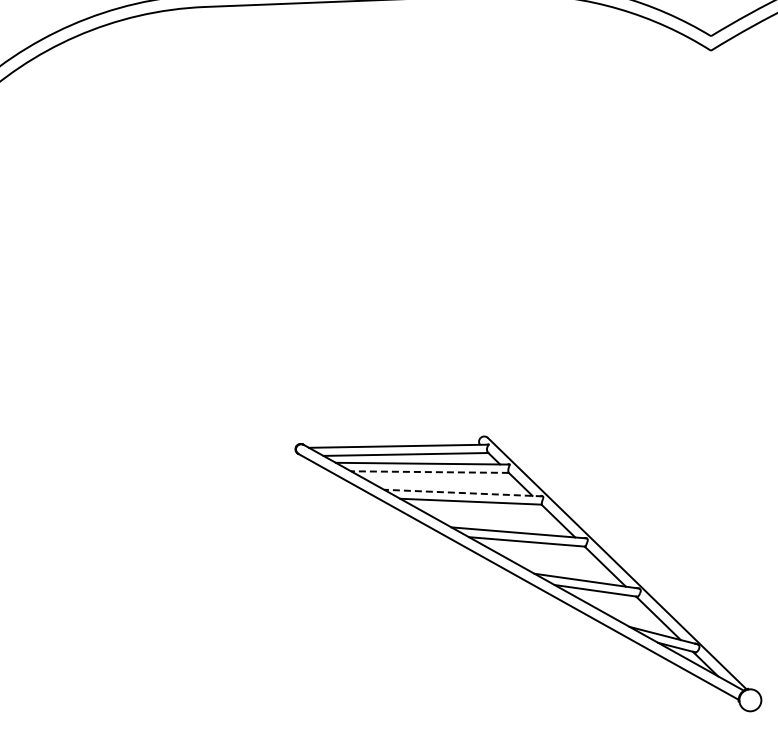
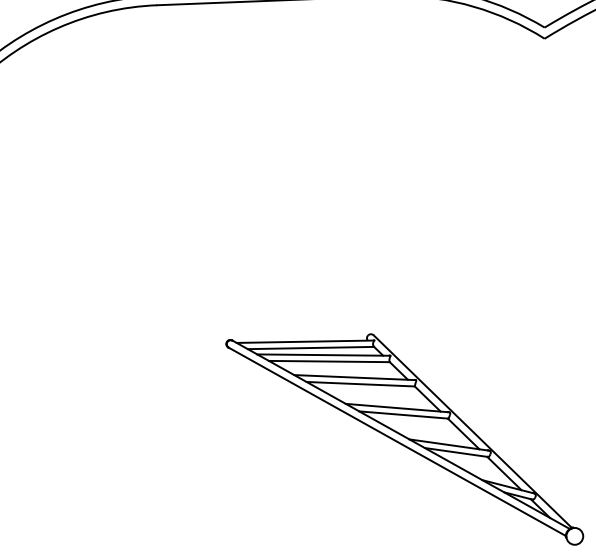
line: (429, 472) -> (329, 361), dashed -> solid
line: (462, 493) -> (354, 377), dashed -> solid

